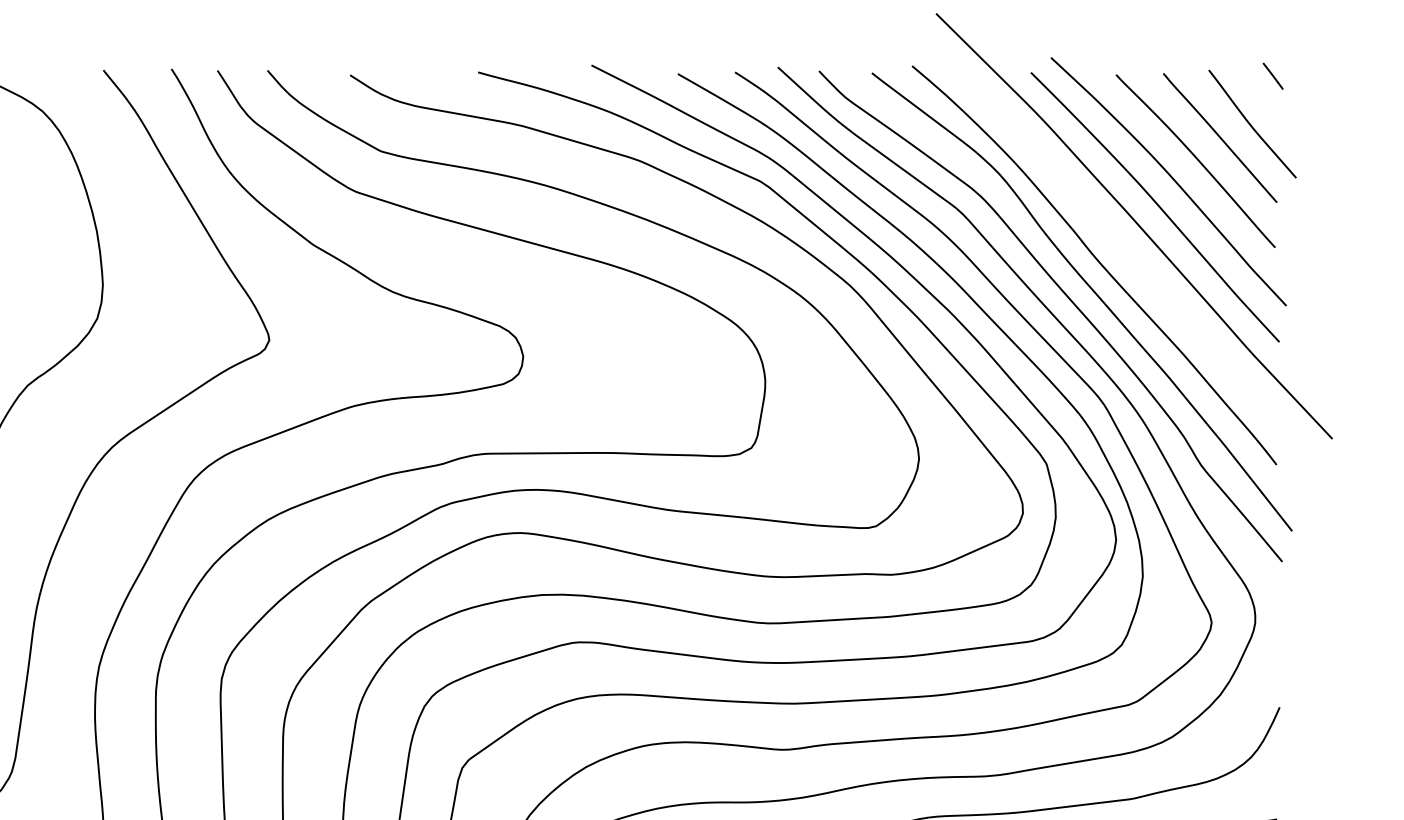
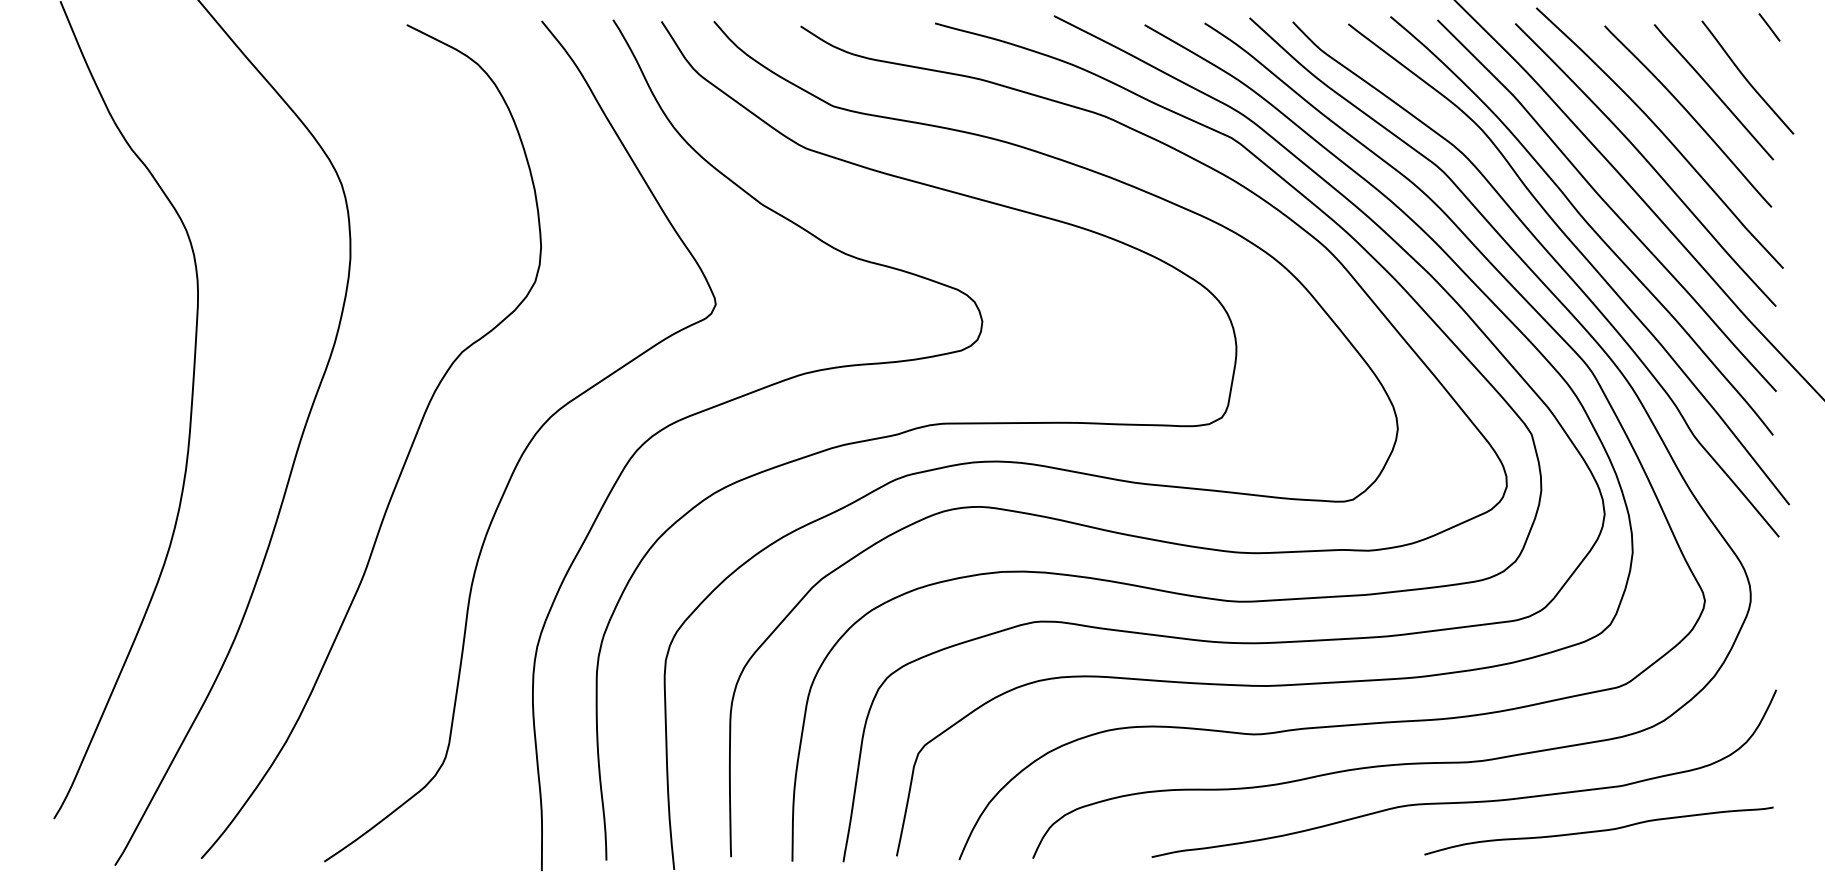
curve: (1117, 245) -> (1606, 205), added

